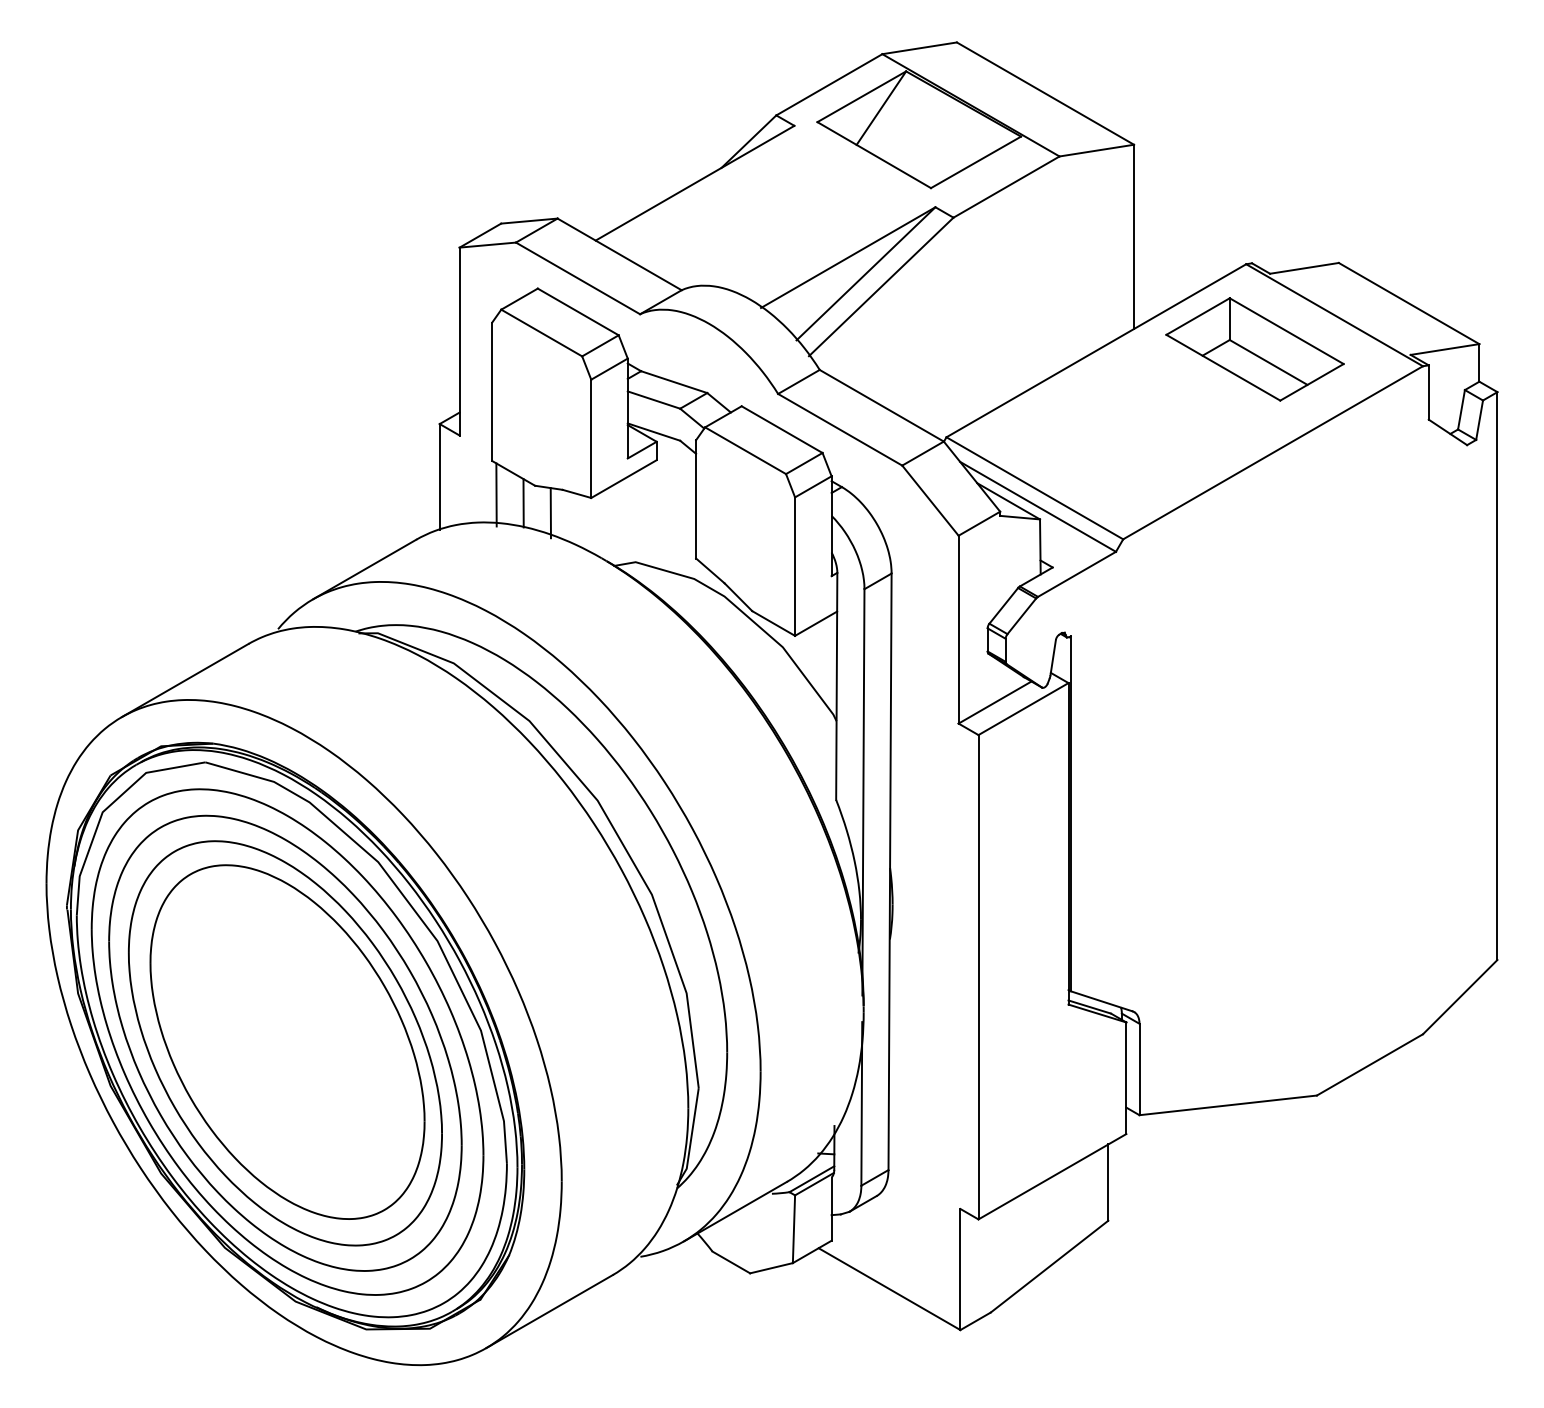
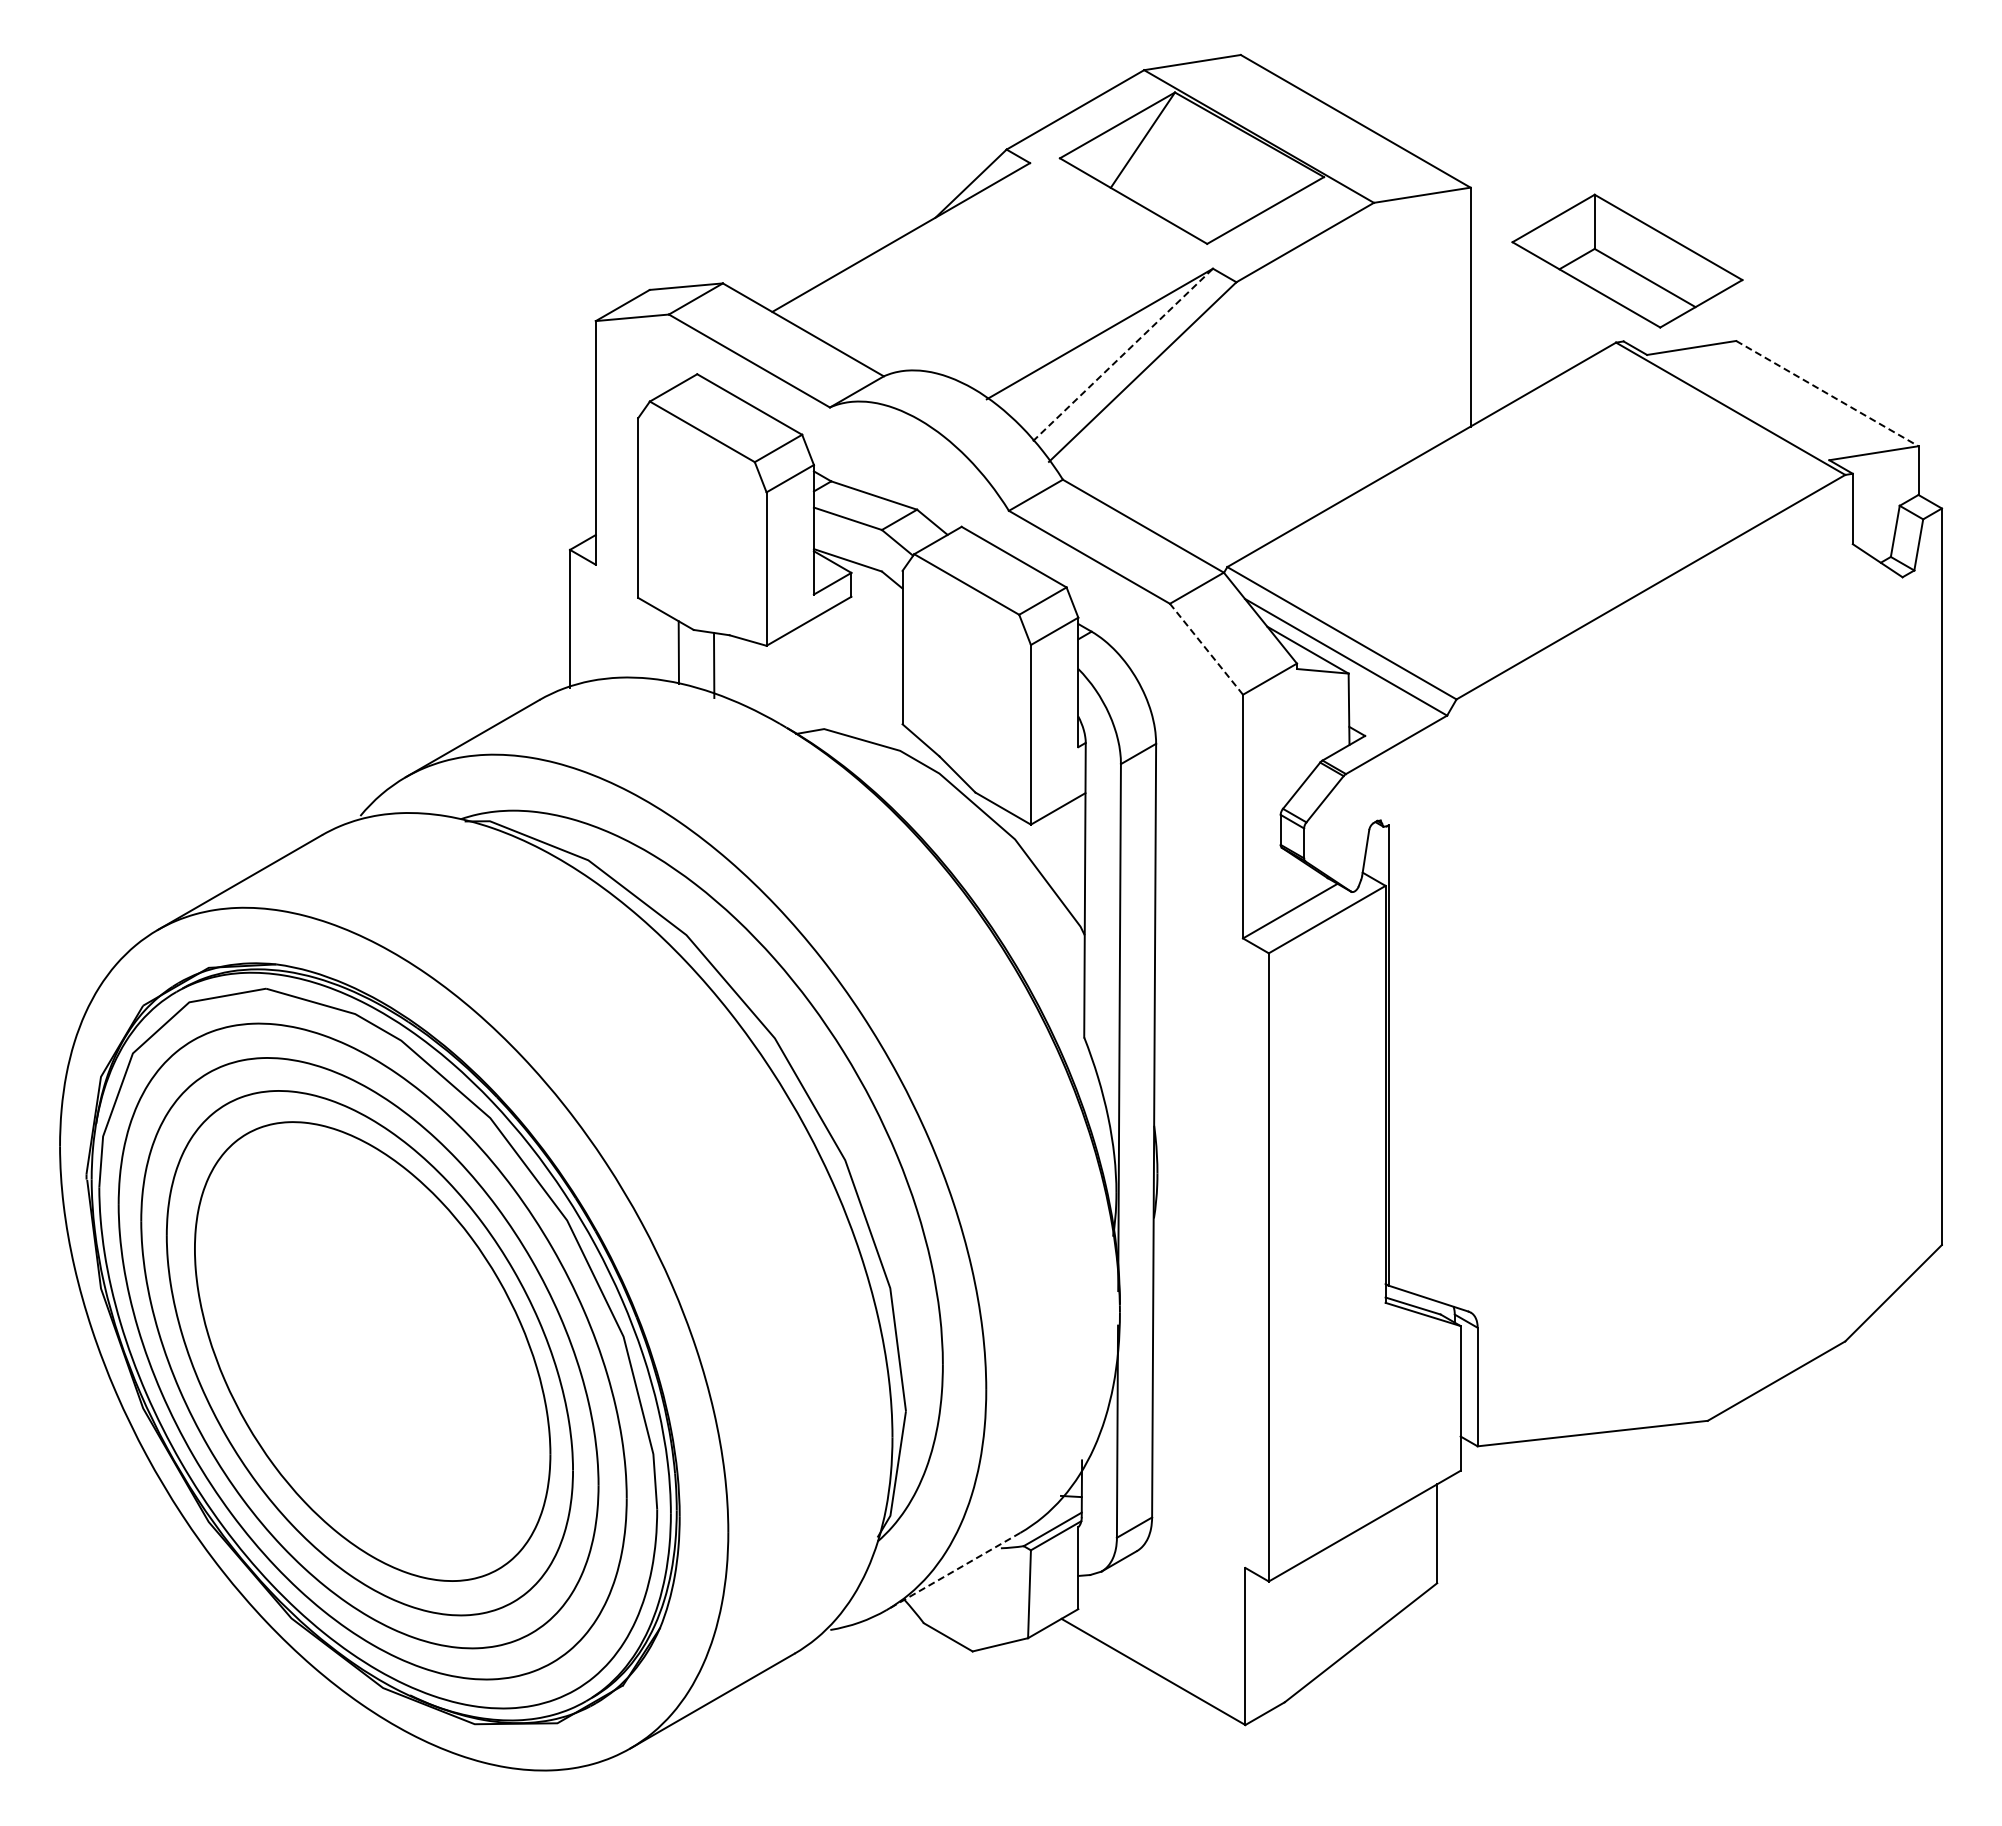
line: (865, 274) -> (1122, 355), solid -> dashed
line: (1409, 303) -> (1827, 393), solid -> dashed
part: (1255, 348) -> (1627, 260), moved
line: (496, 494) -> (643, 641), removed
line: (930, 500) -> (1206, 648), solid -> dashed
line: (735, 1211) -> (953, 1571), solid -> dashed

